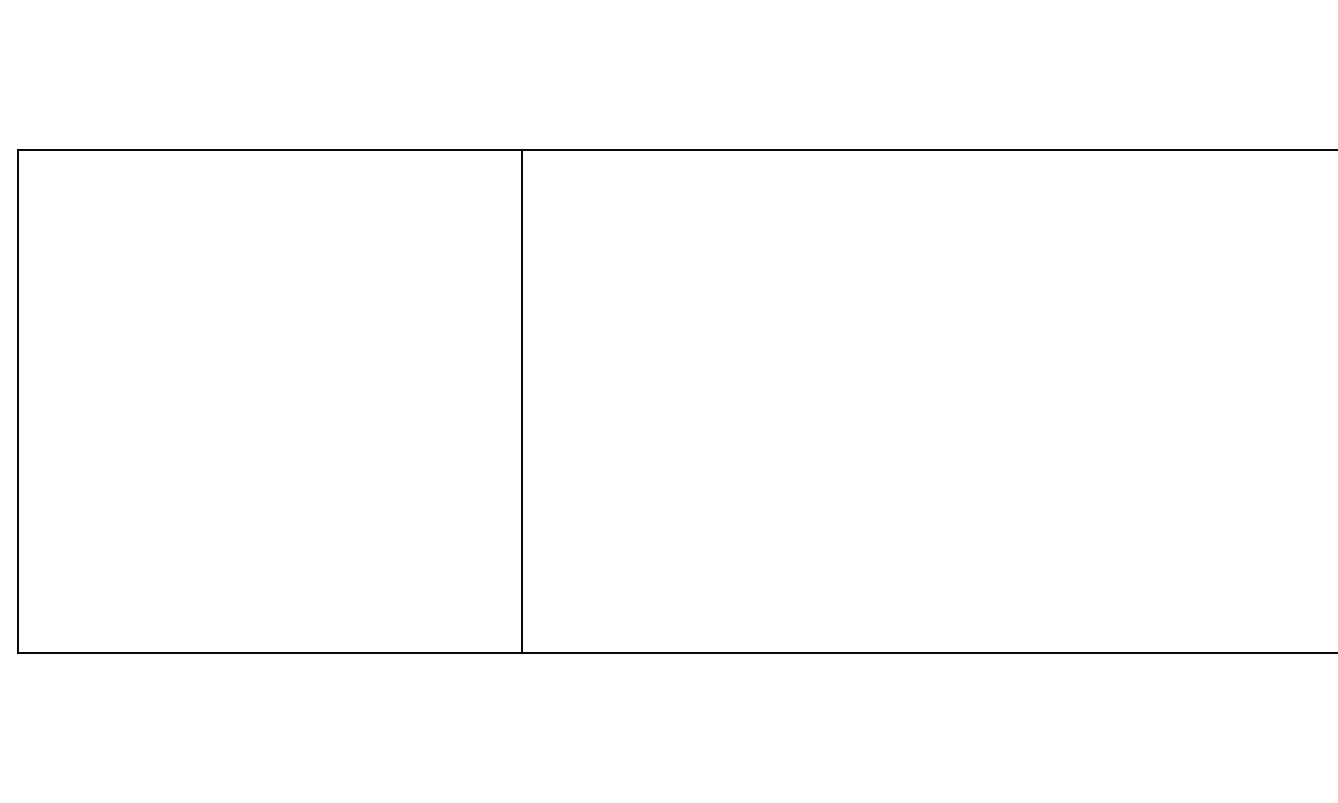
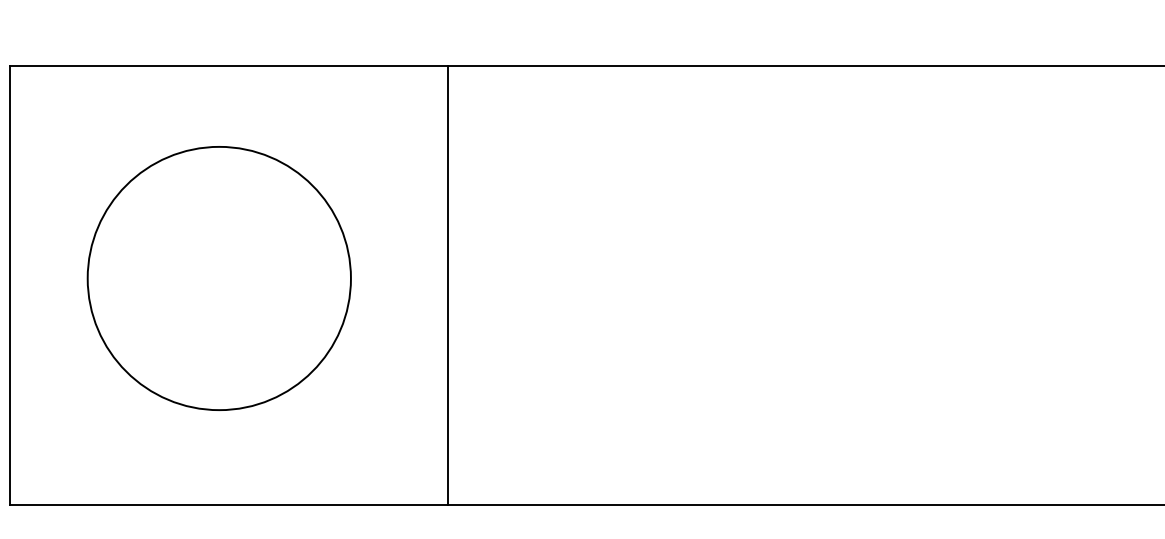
circle: (258, 393) -> (218, 278), added

